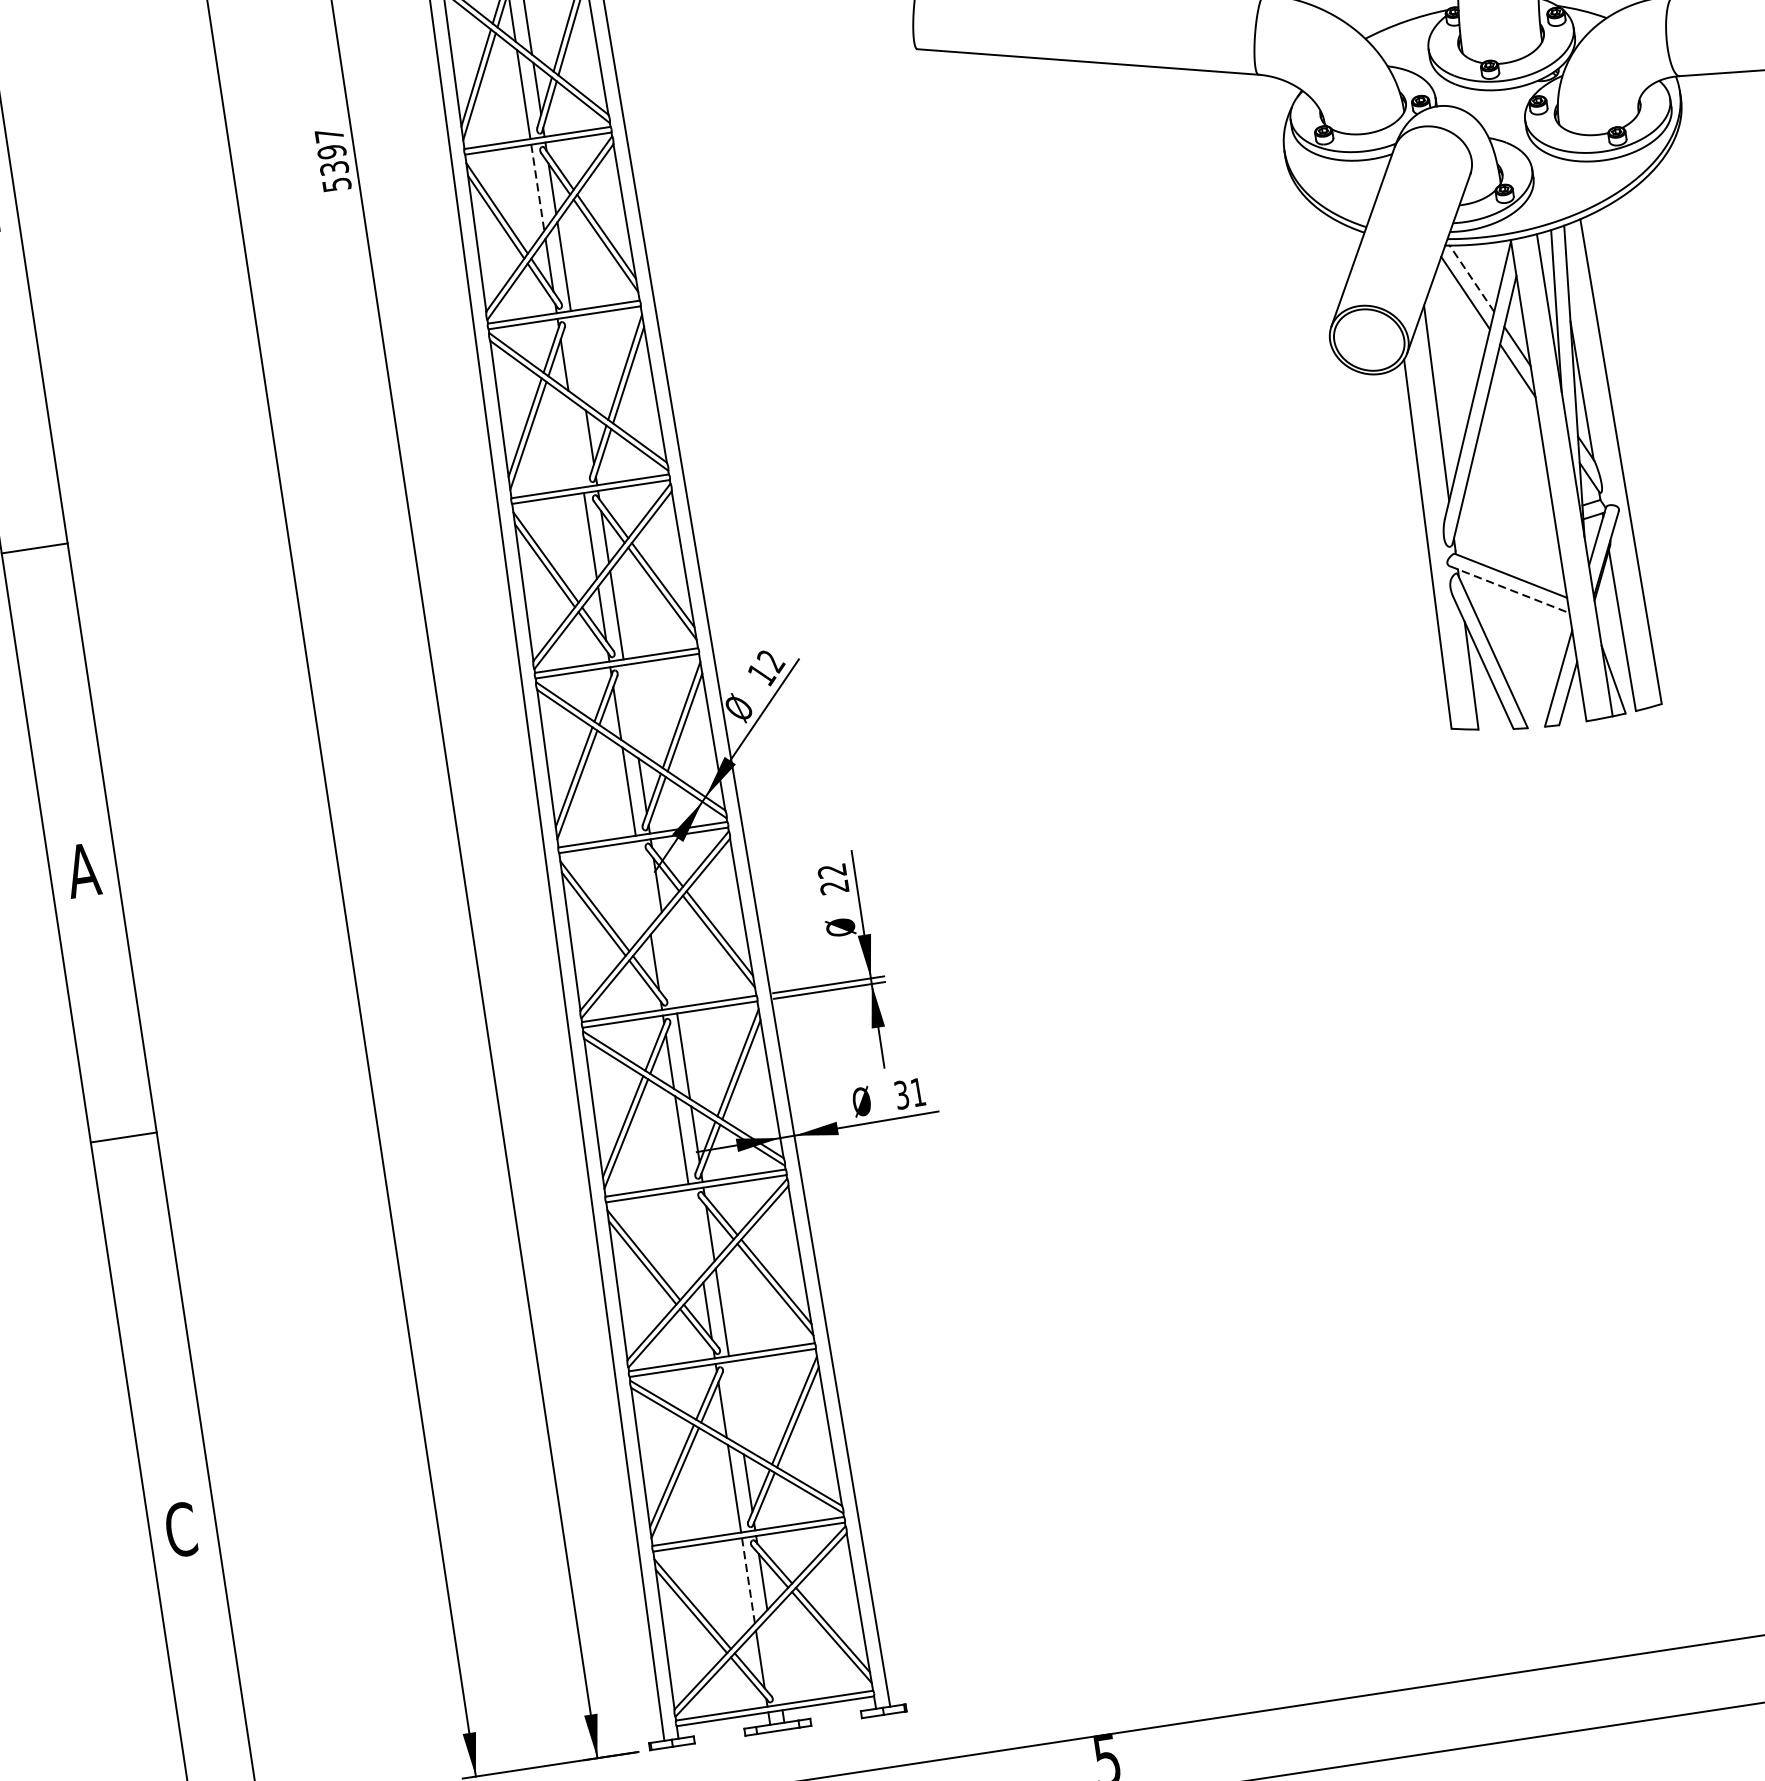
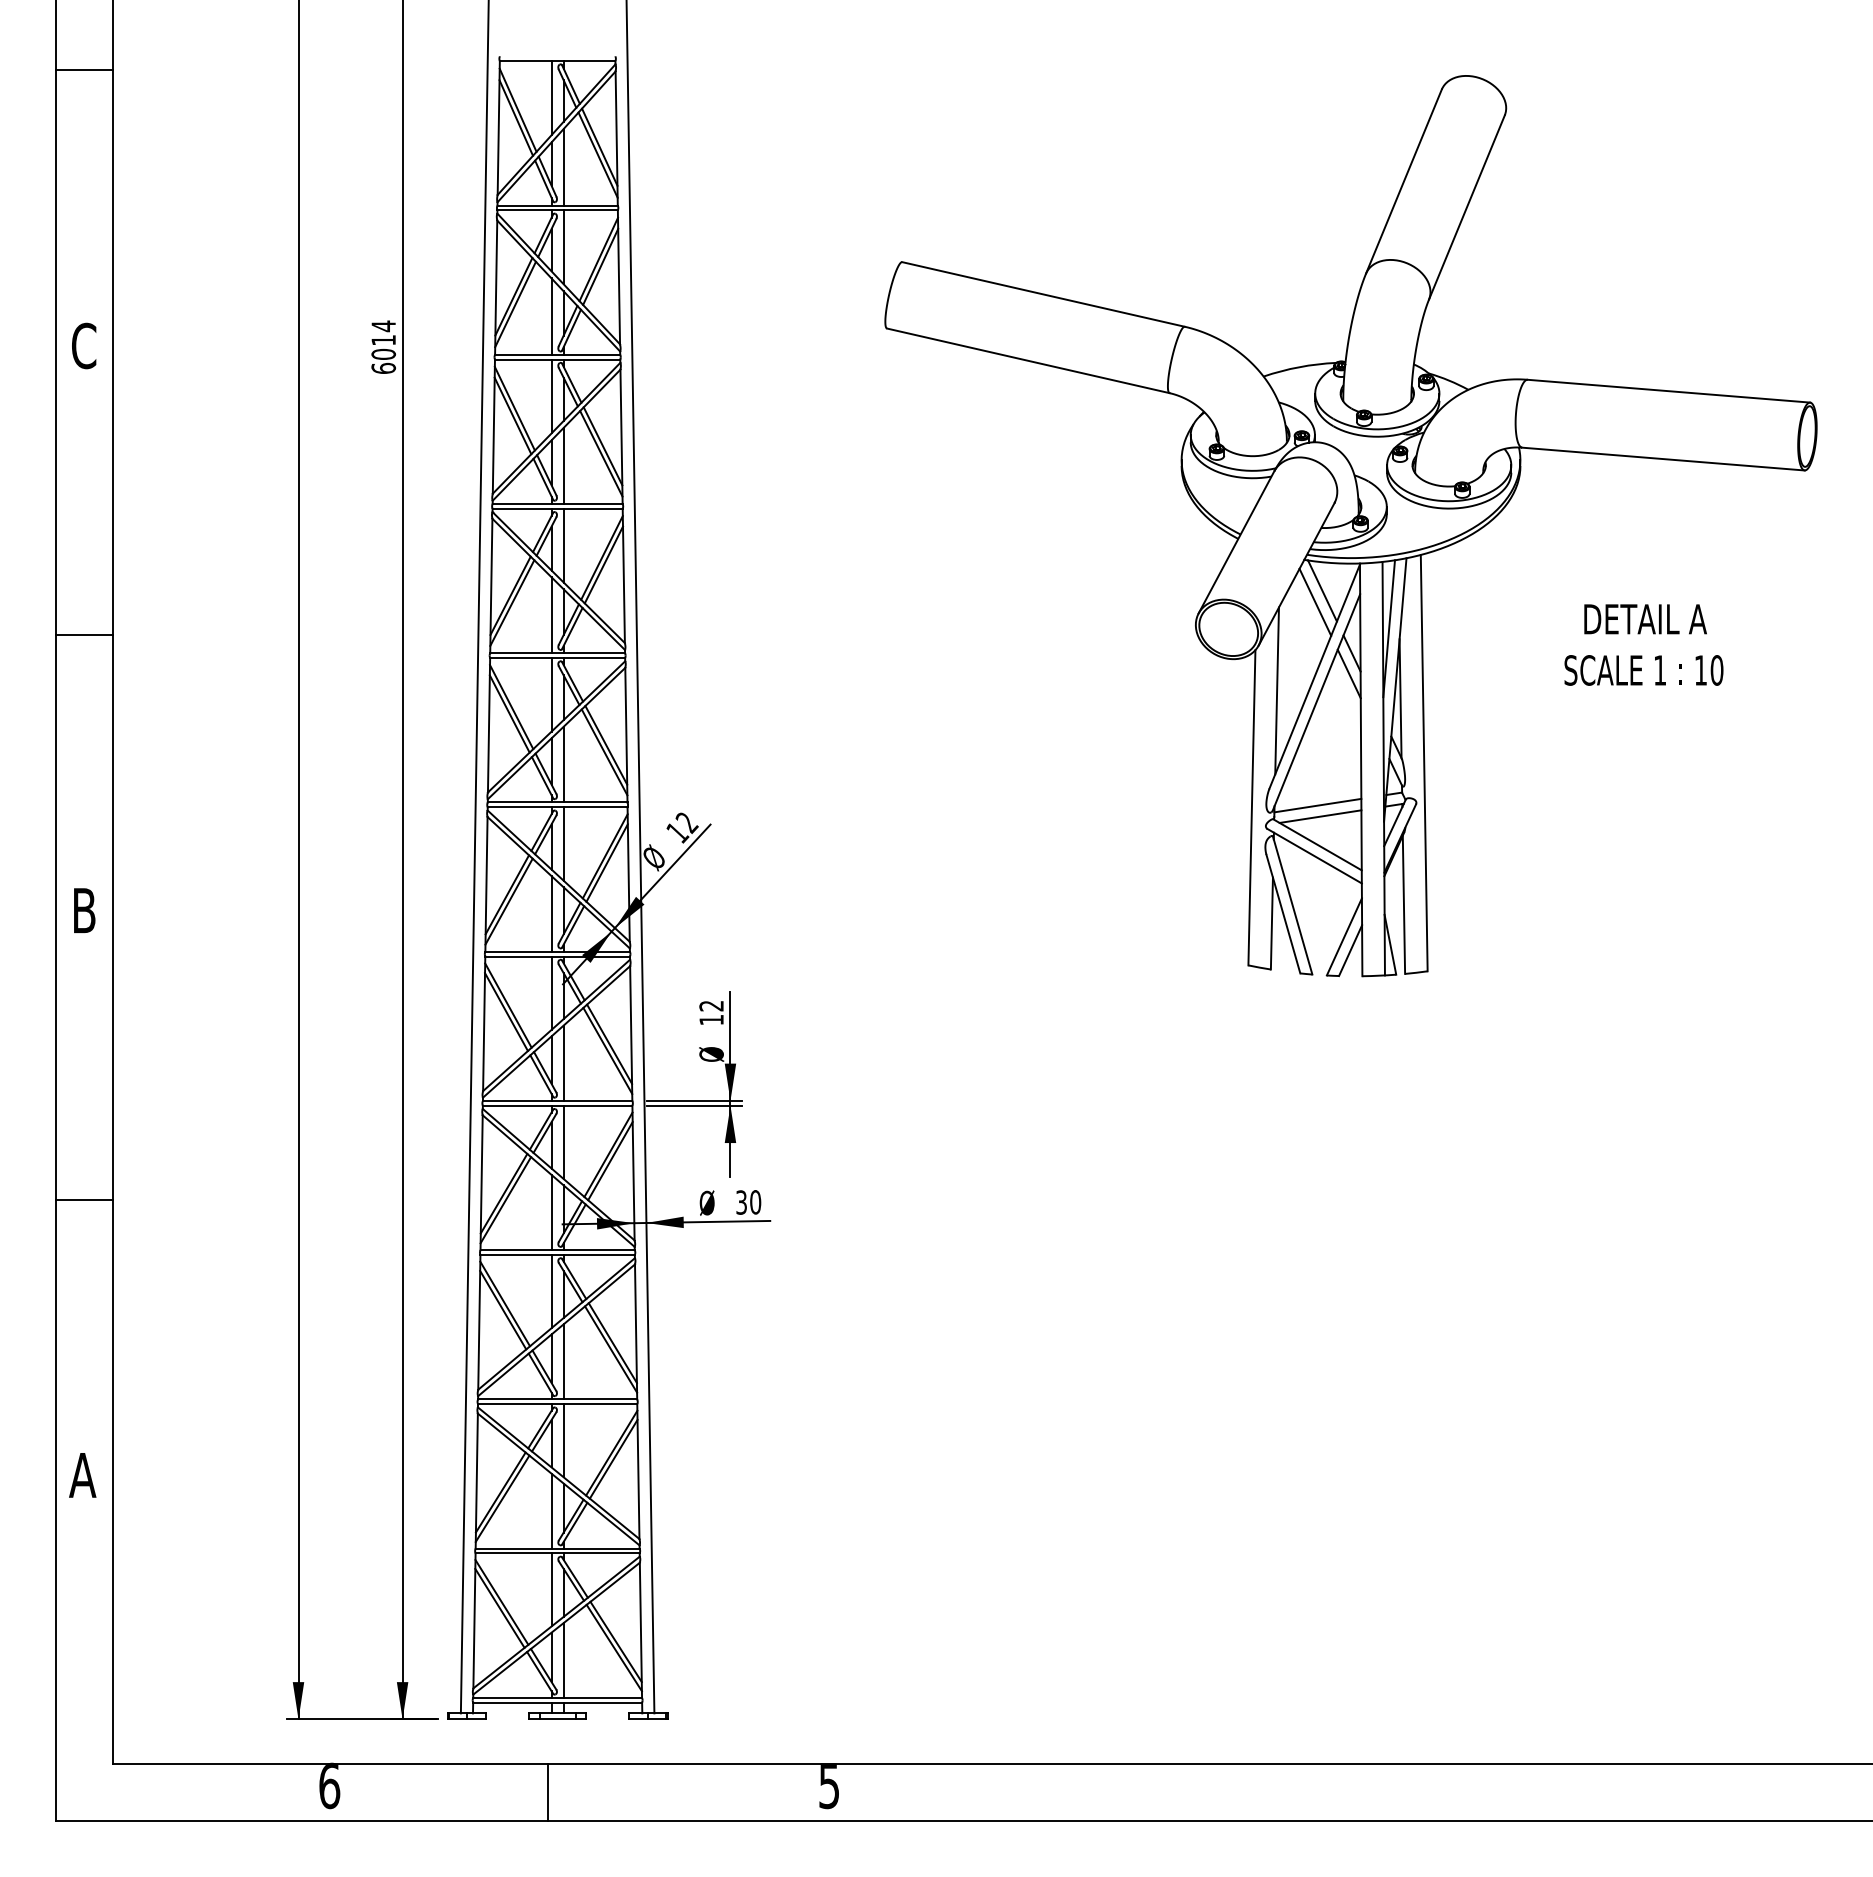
text: (332, 159) -> (383, 346), 5397 -> 6014
line: (537, 187) -> (551, 396), dashed -> solid
line: (1472, 279) -> (1322, 591), dashed -> solid
line: (577, 359) -> (563, 545), added
line: (576, 443) -> (551, 615), added
line: (1503, 529) -> (1317, 805), added
line: (1509, 542) -> (1320, 816), added
line: (1510, 589) -> (1315, 856), dashed -> solid
line: (630, 707) -> (563, 843), added
text: (82, 870) -> (83, 910), A -> B
line: (642, 883) -> (551, 992), added
text: (834, 887) -> (711, 1020), 22 -> 12
line: (669, 963) -> (563, 1062), added
text: (918, 1092) -> (755, 1202), 31 -> 30
line: (123, 1137) -> (84, 1199), moved
line: (695, 1232) -> (551, 1291), added
line: (735, 1404) -> (563, 1440), added
text: (180, 1530) -> (82, 1475), C -> A
line: (748, 1580) -> (551, 1589), dashed -> solid
line: (774, 1661) -> (563, 1660), added

